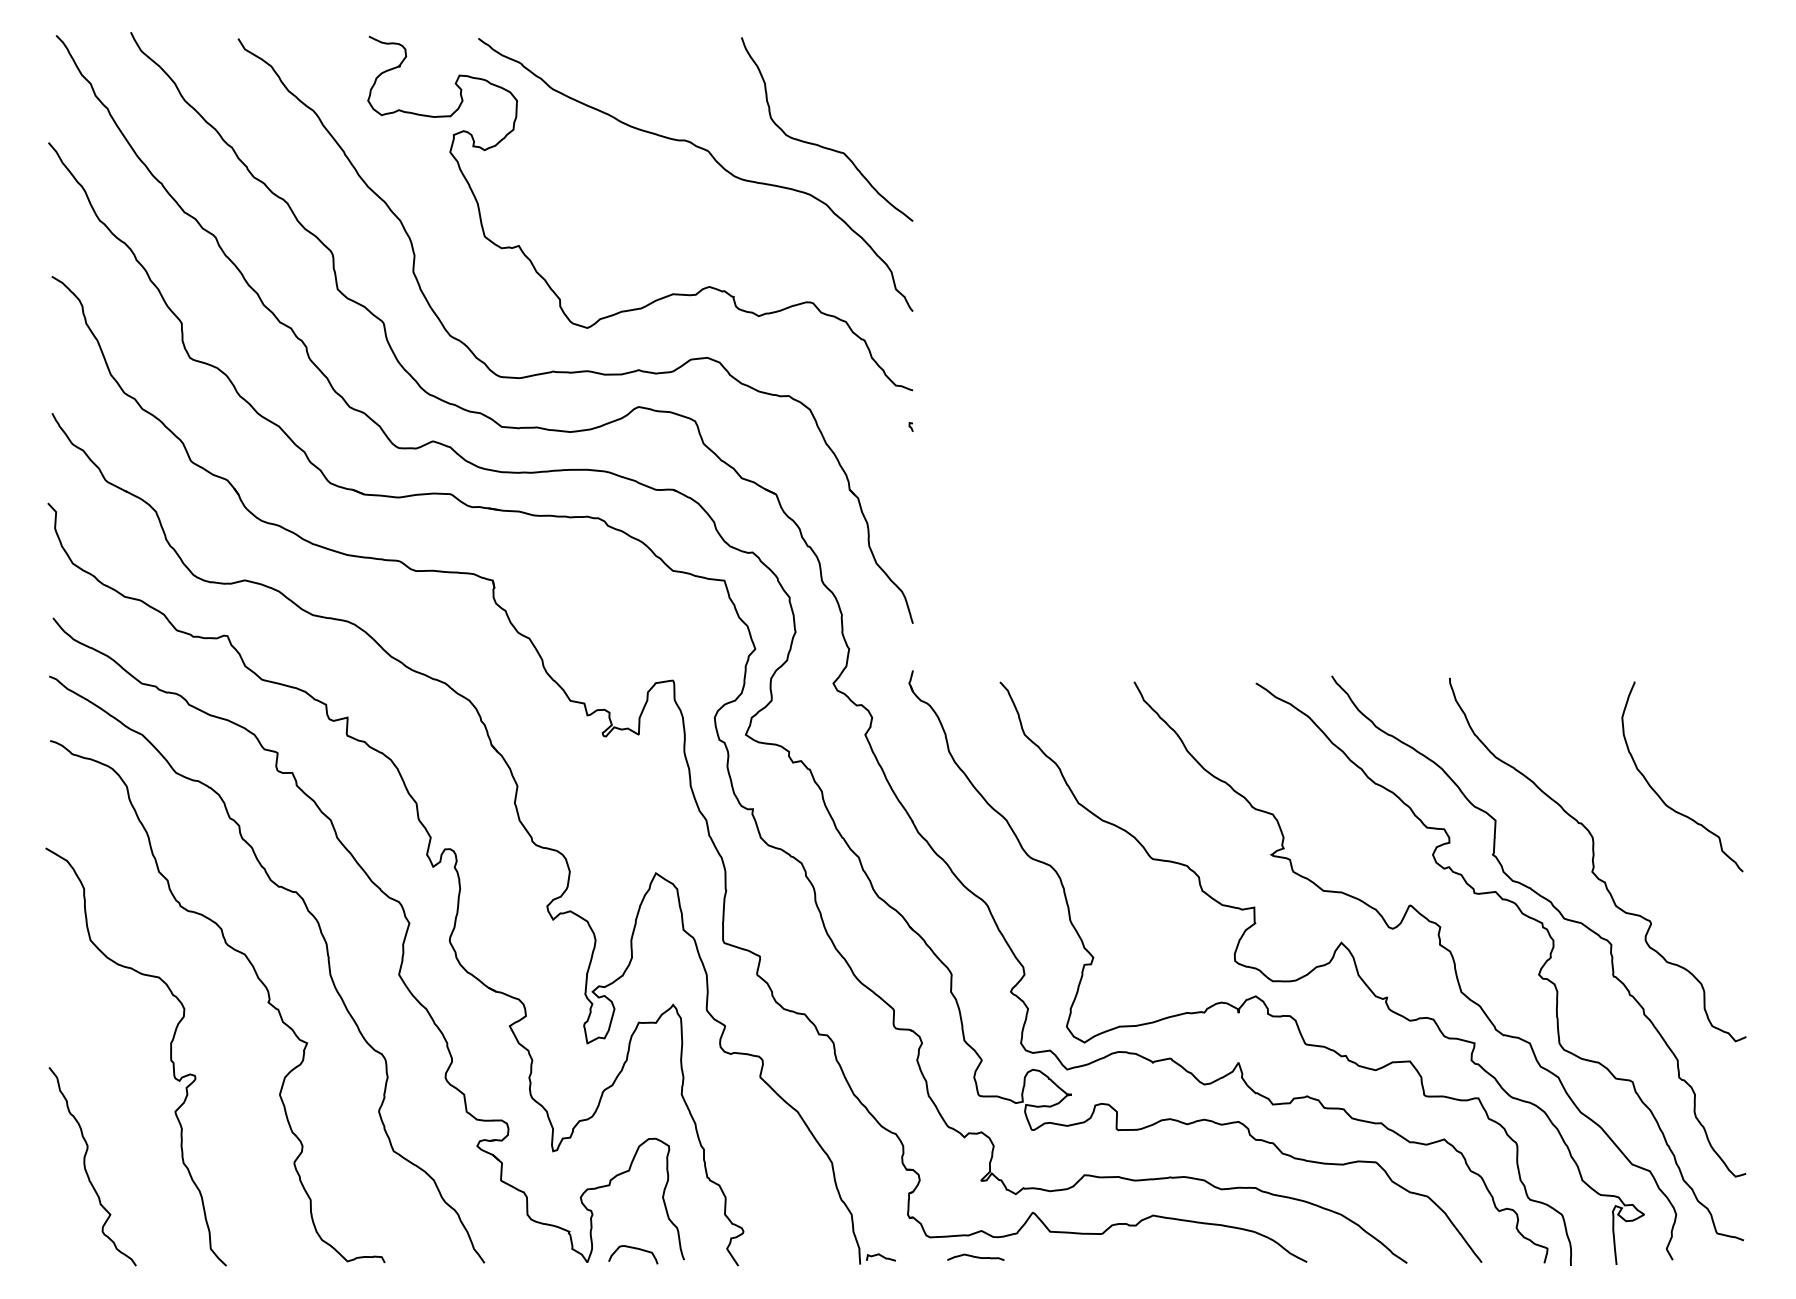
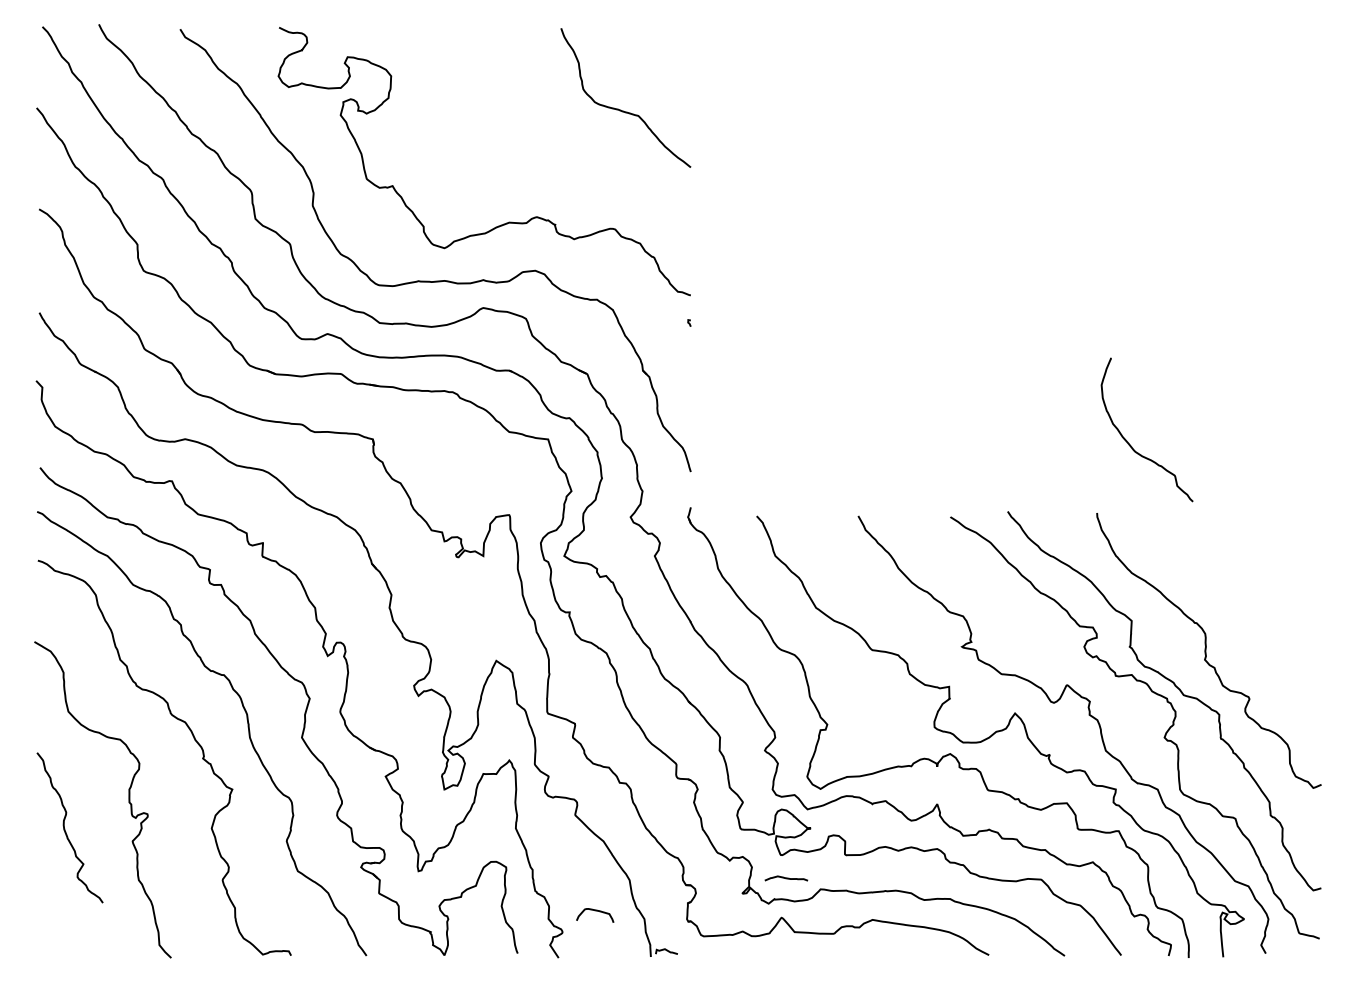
curve: (711, 157) -> (538, 119), removed
curve: (1660, 796) -> (1130, 444), moved
curve: (86, 1167) -> (65, 828), moved
curve: (633, 1249) -> (595, 911), moved
curve: (975, 1257) -> (786, 878), moved

